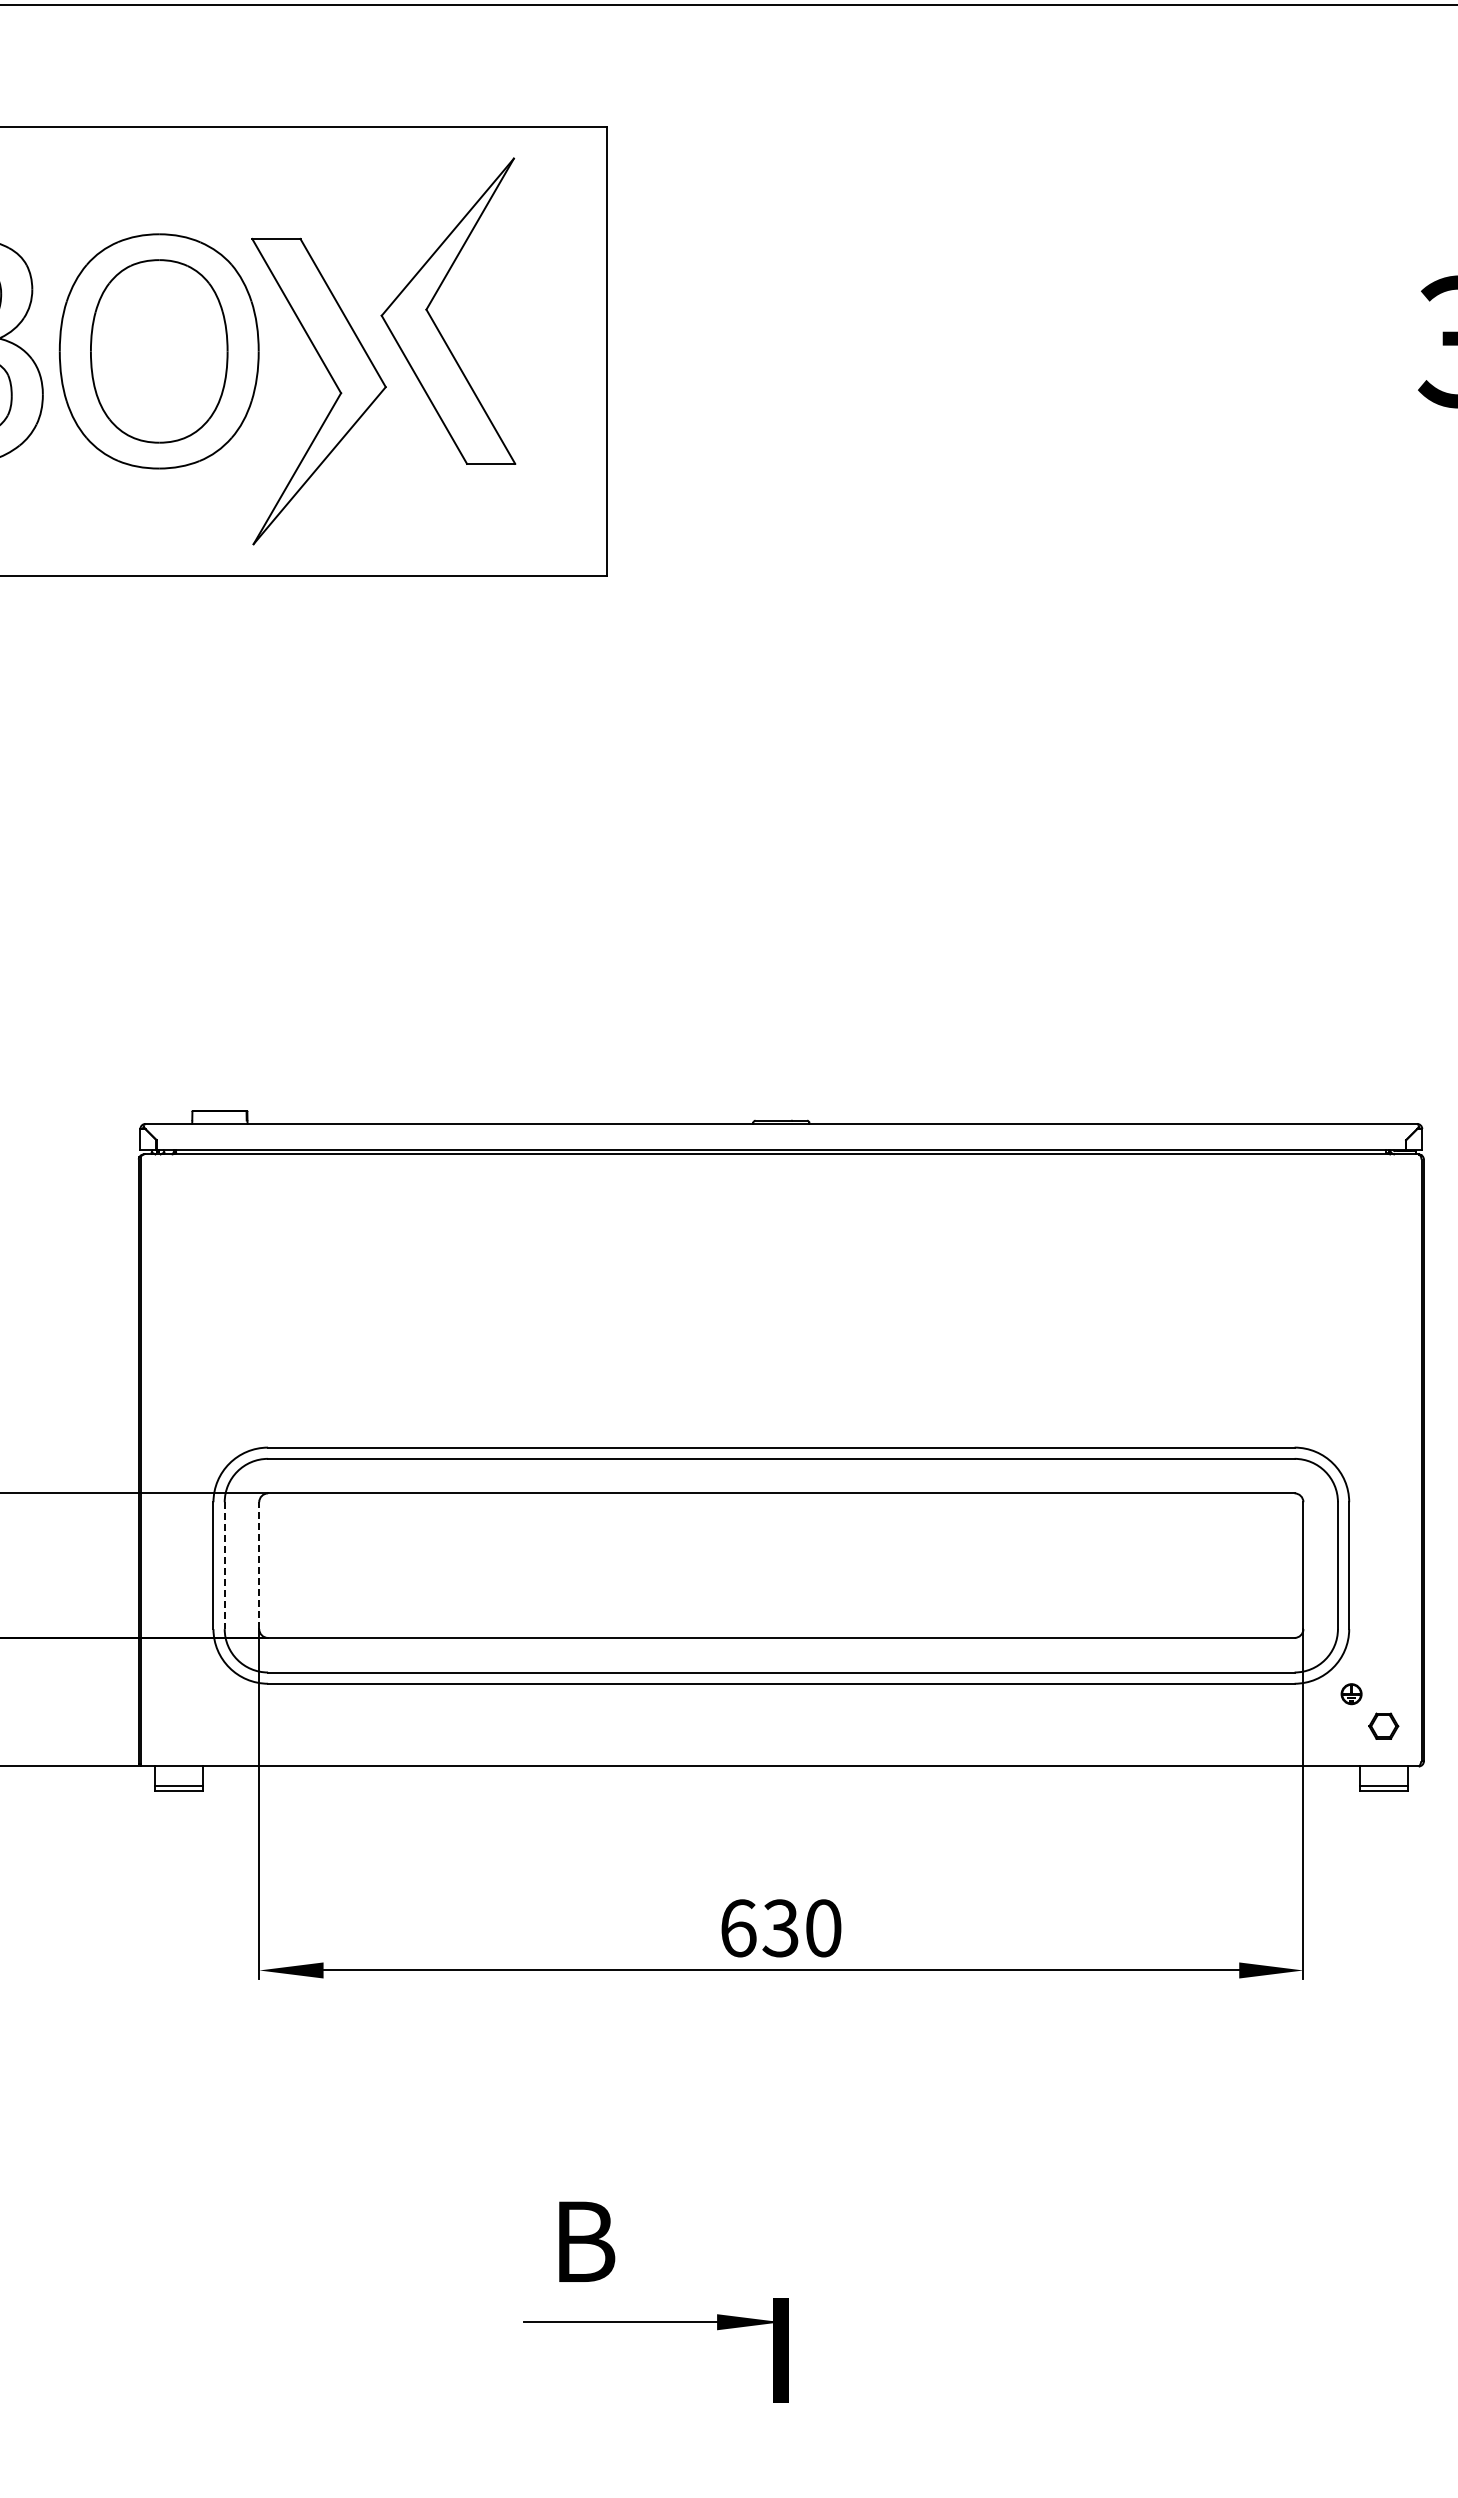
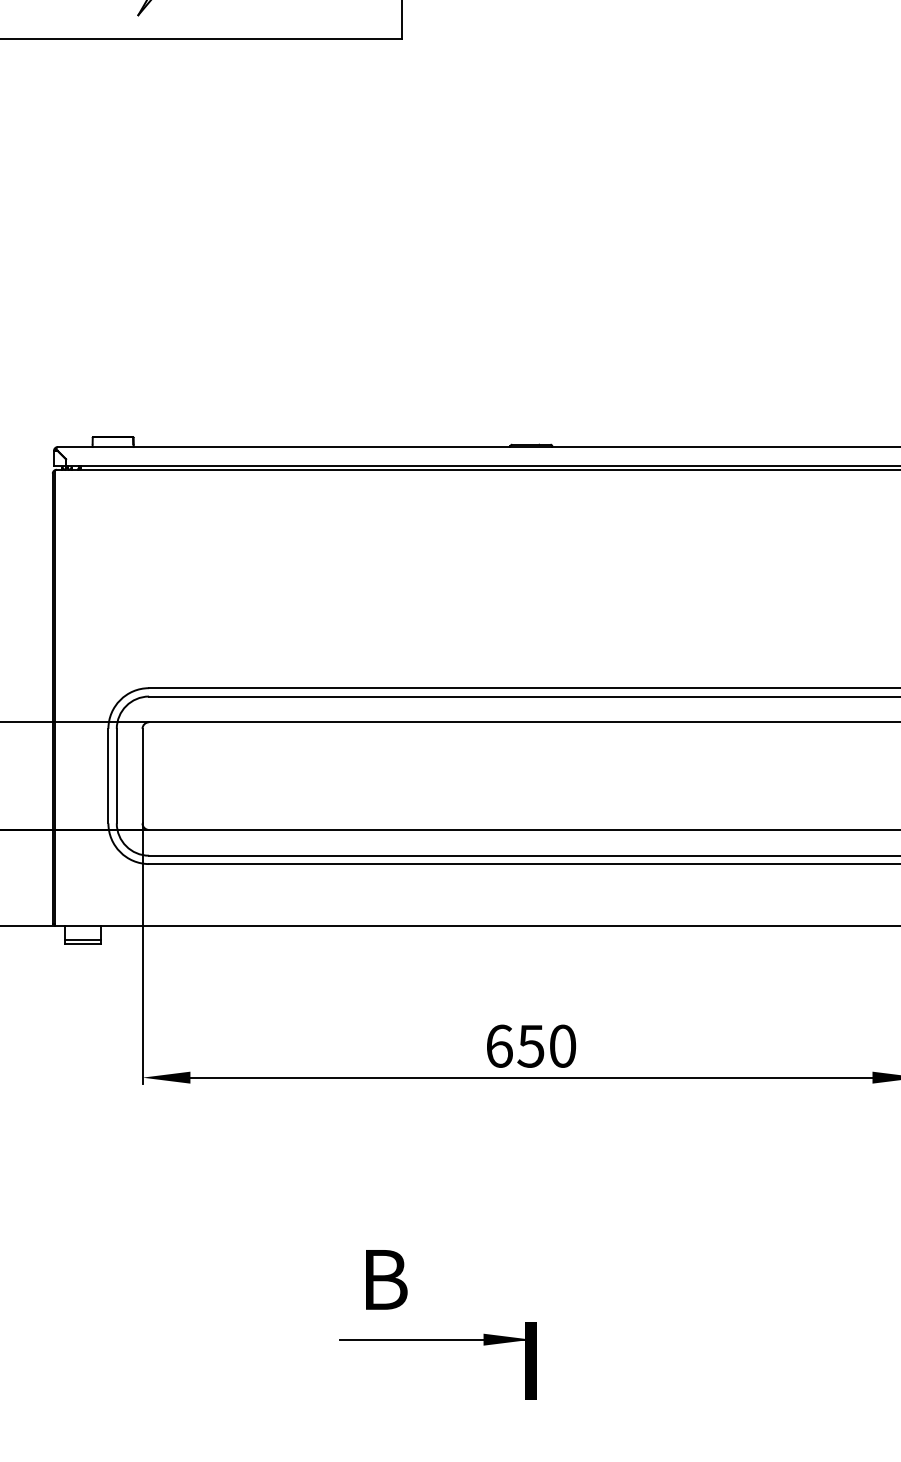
line: (259, 1565) -> (142, 775), dashed -> solid
line: (224, 1566) -> (116, 776), dashed -> solid
text: (780, 1927) -> (530, 1045), 630 -> 650

